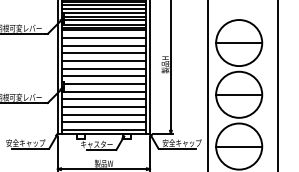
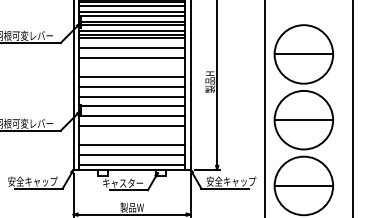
line: (103, 53) -> (131, 67), removed
line: (103, 107) -> (131, 136), removed

